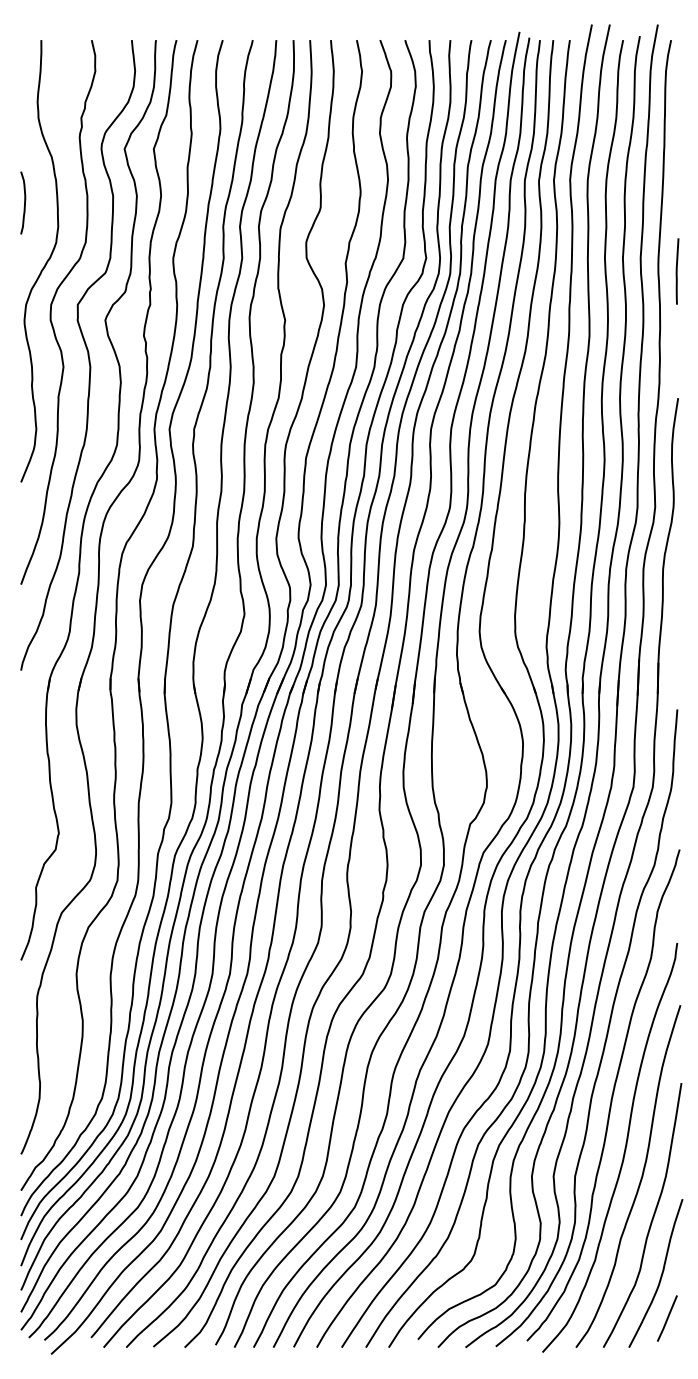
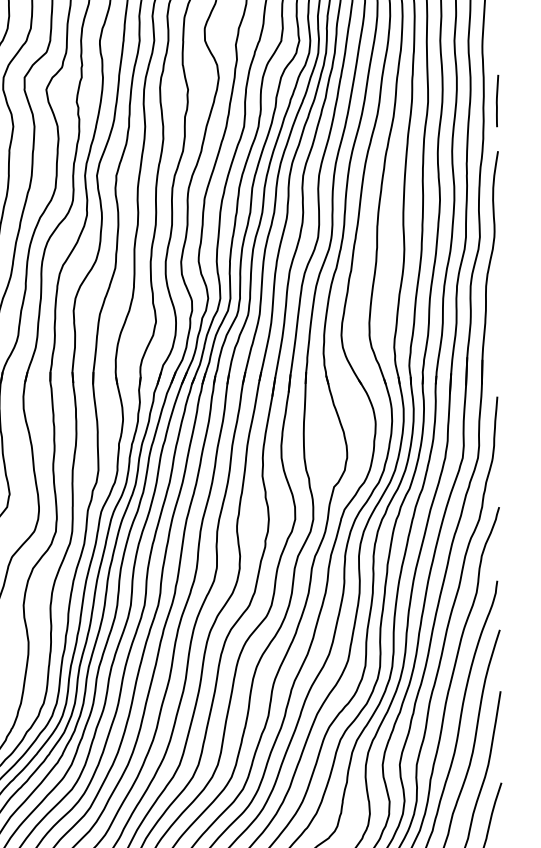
line: (677, 271) -> (497, 101), moved

